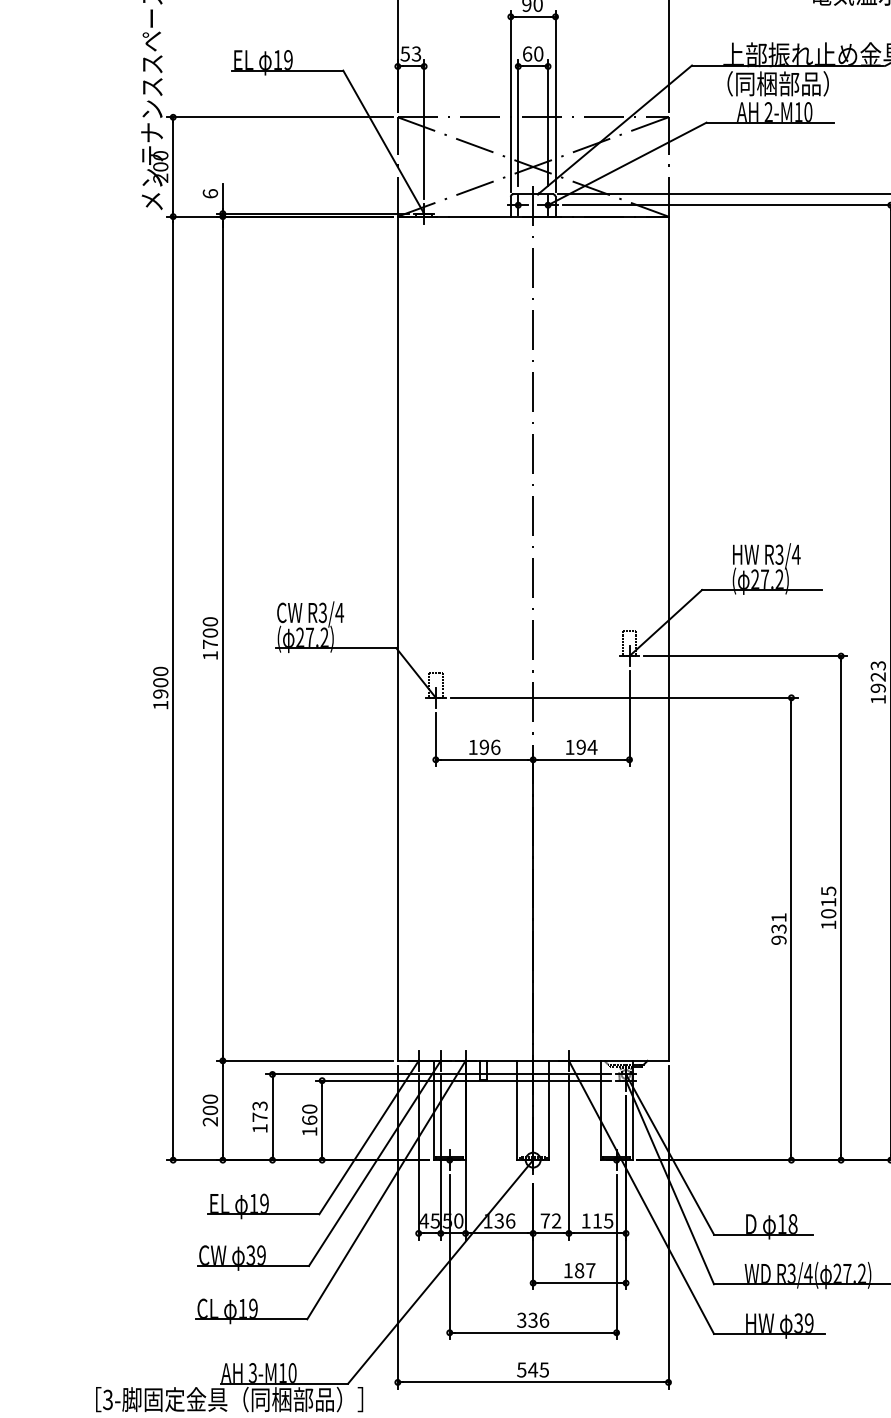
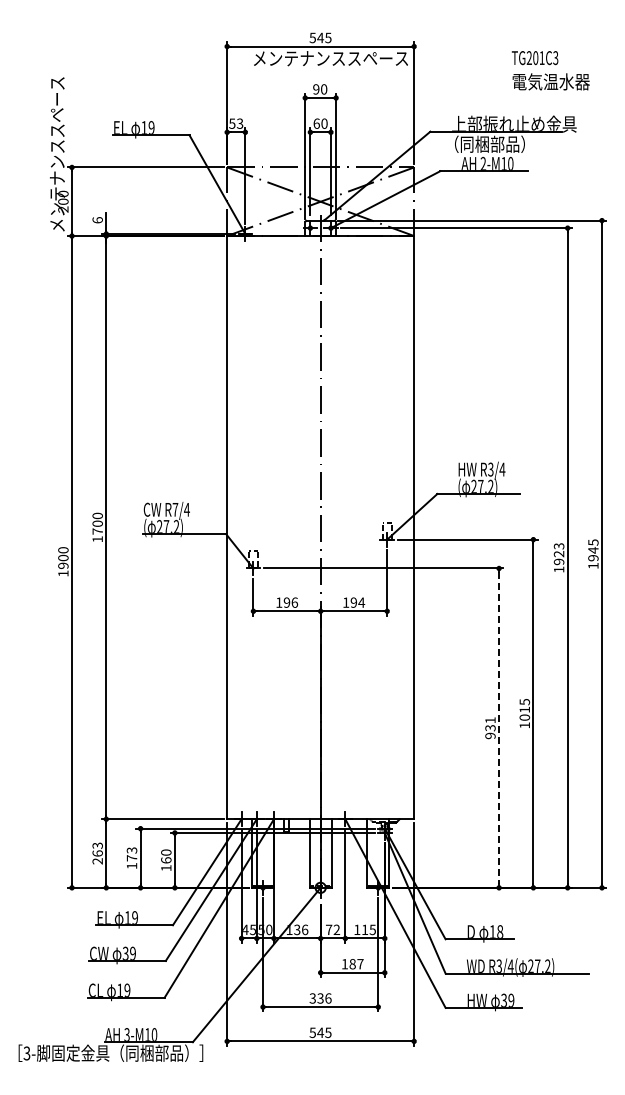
text: (323, 612) -> (175, 509), R3/4 -> R7/4
line: (792, 929) -> (499, 728), solid -> dashed
text: (210, 1104) -> (97, 849), 200 -> 263

